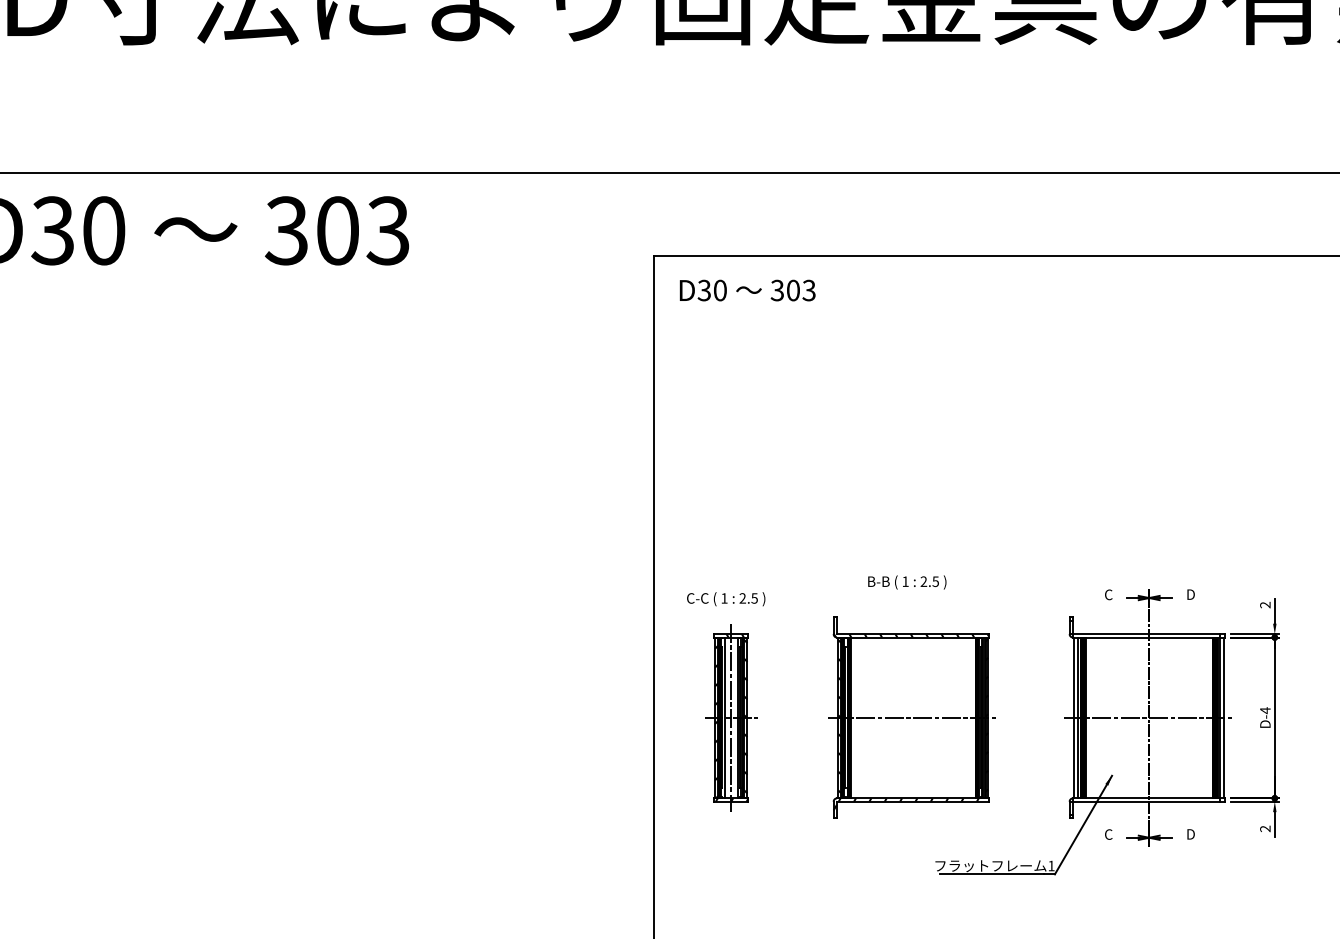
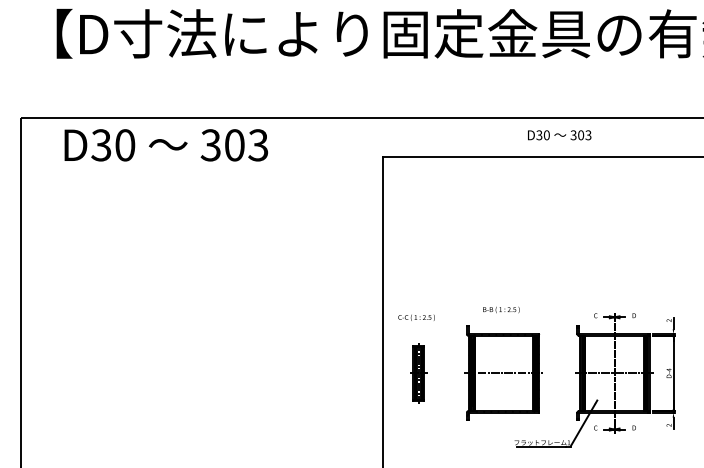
text: (747, 290) -> (559, 135), moved
part: (730, 718) -> (418, 373), size x0.7

